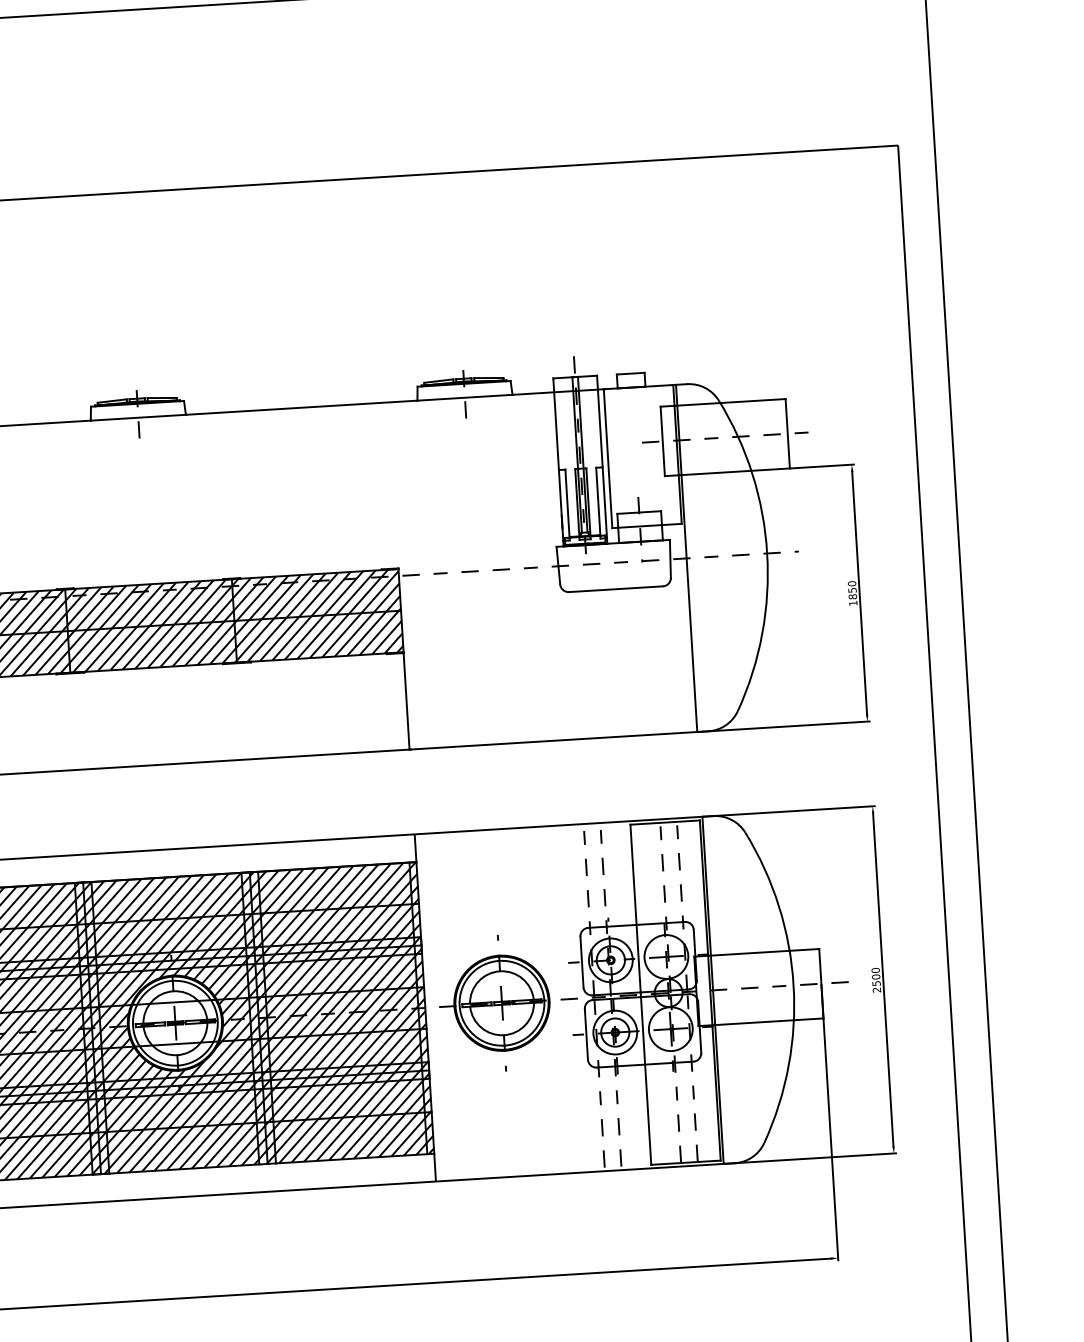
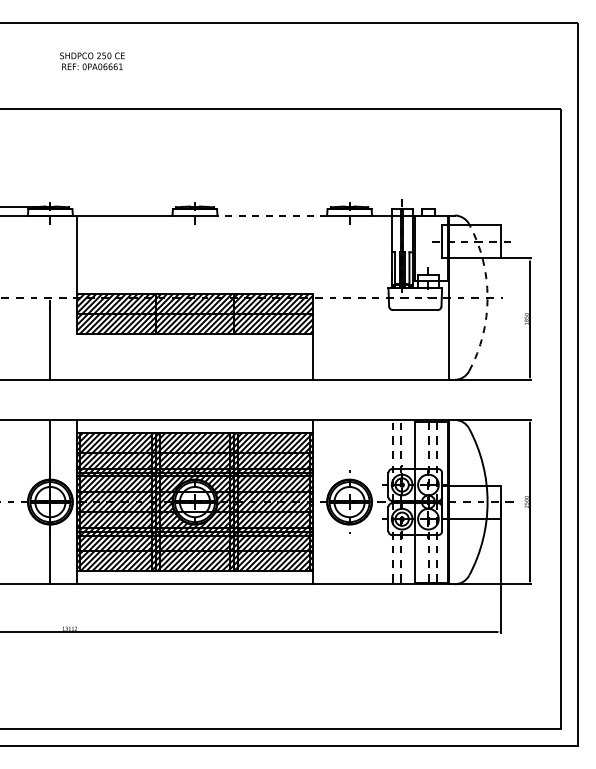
line: (302, 407) -> (272, 215), solid -> dashed
arc: (766, 553) -> (487, 297), solid -> dashed

